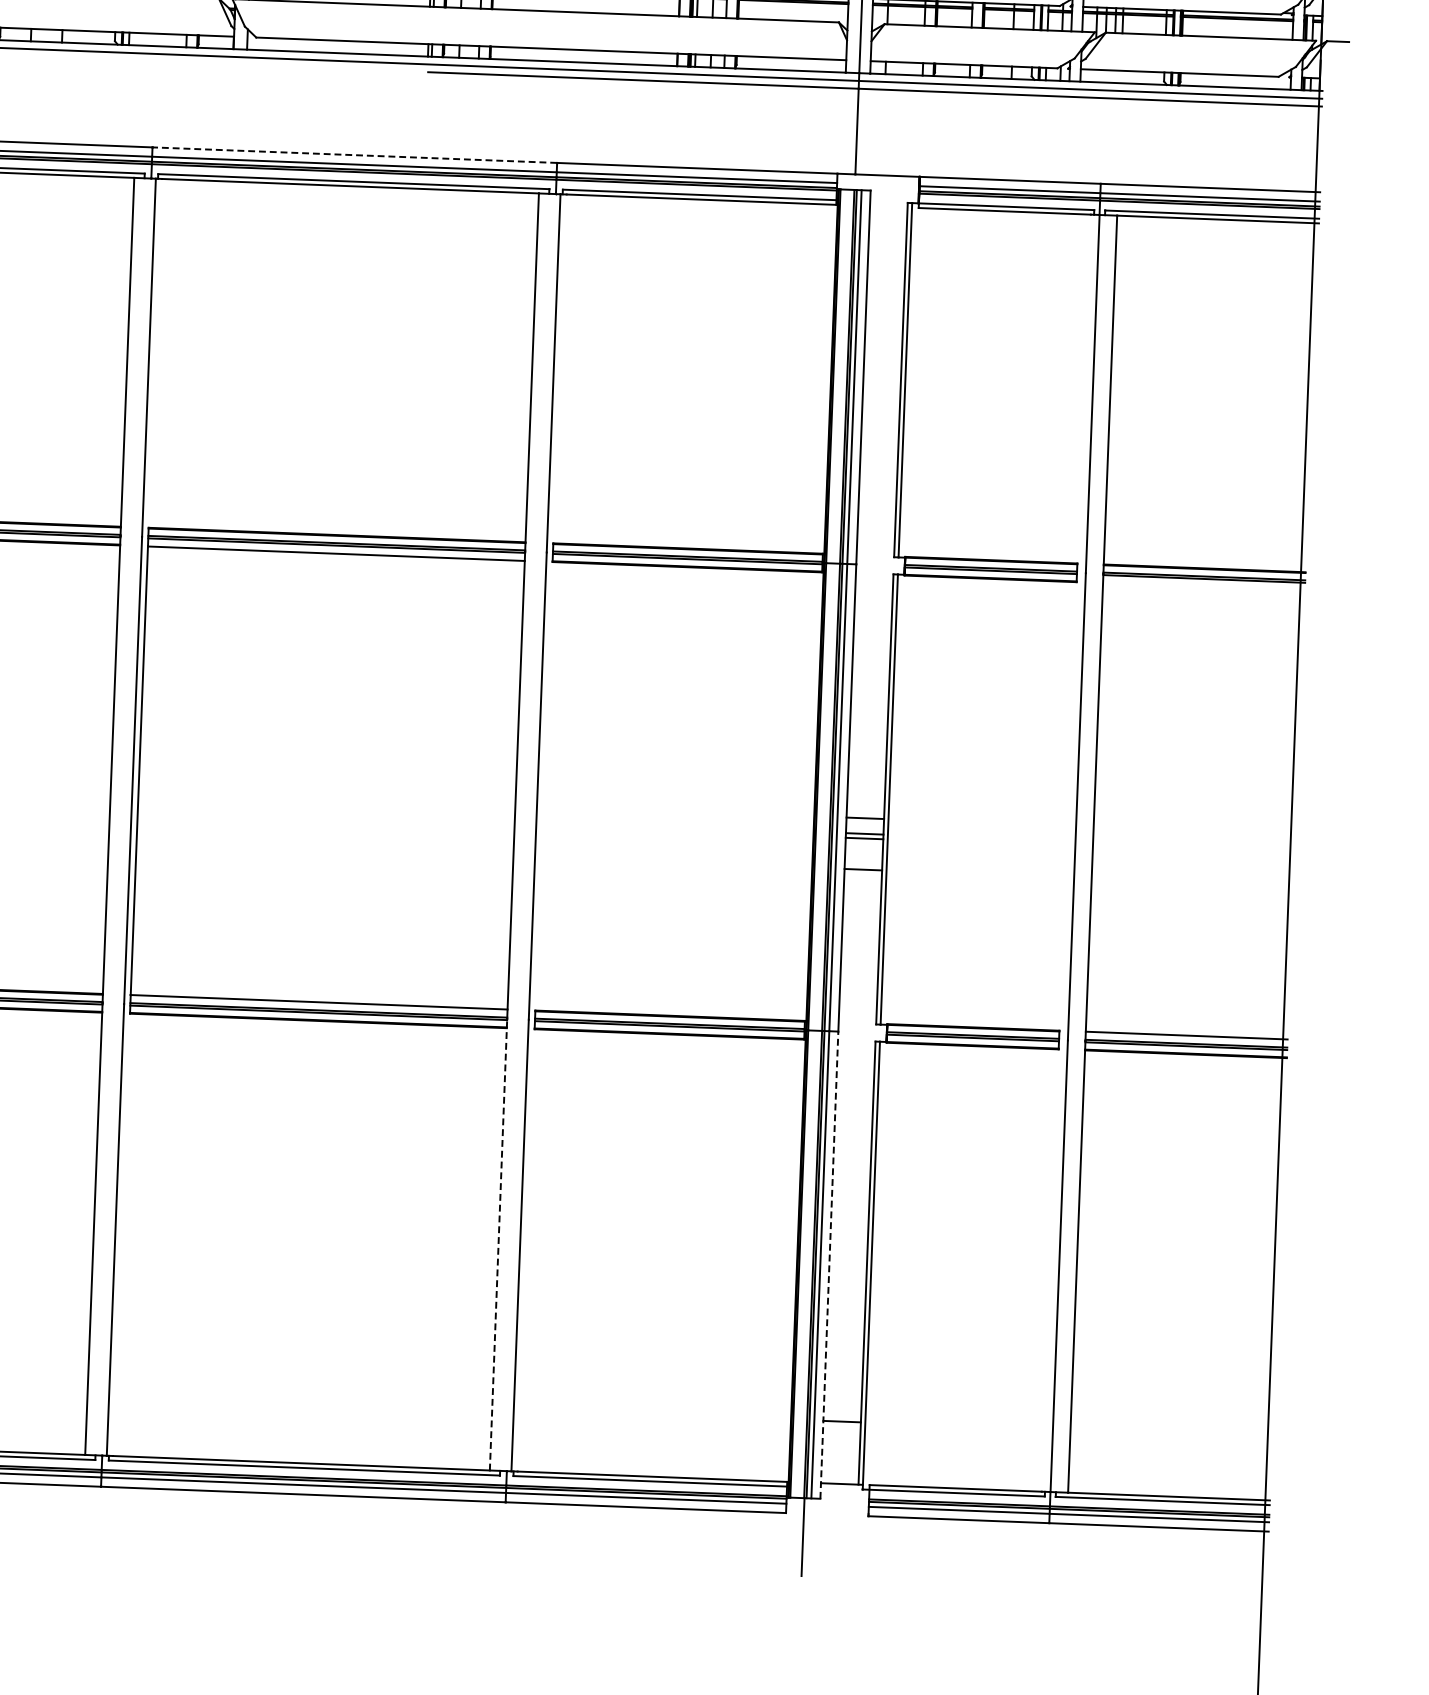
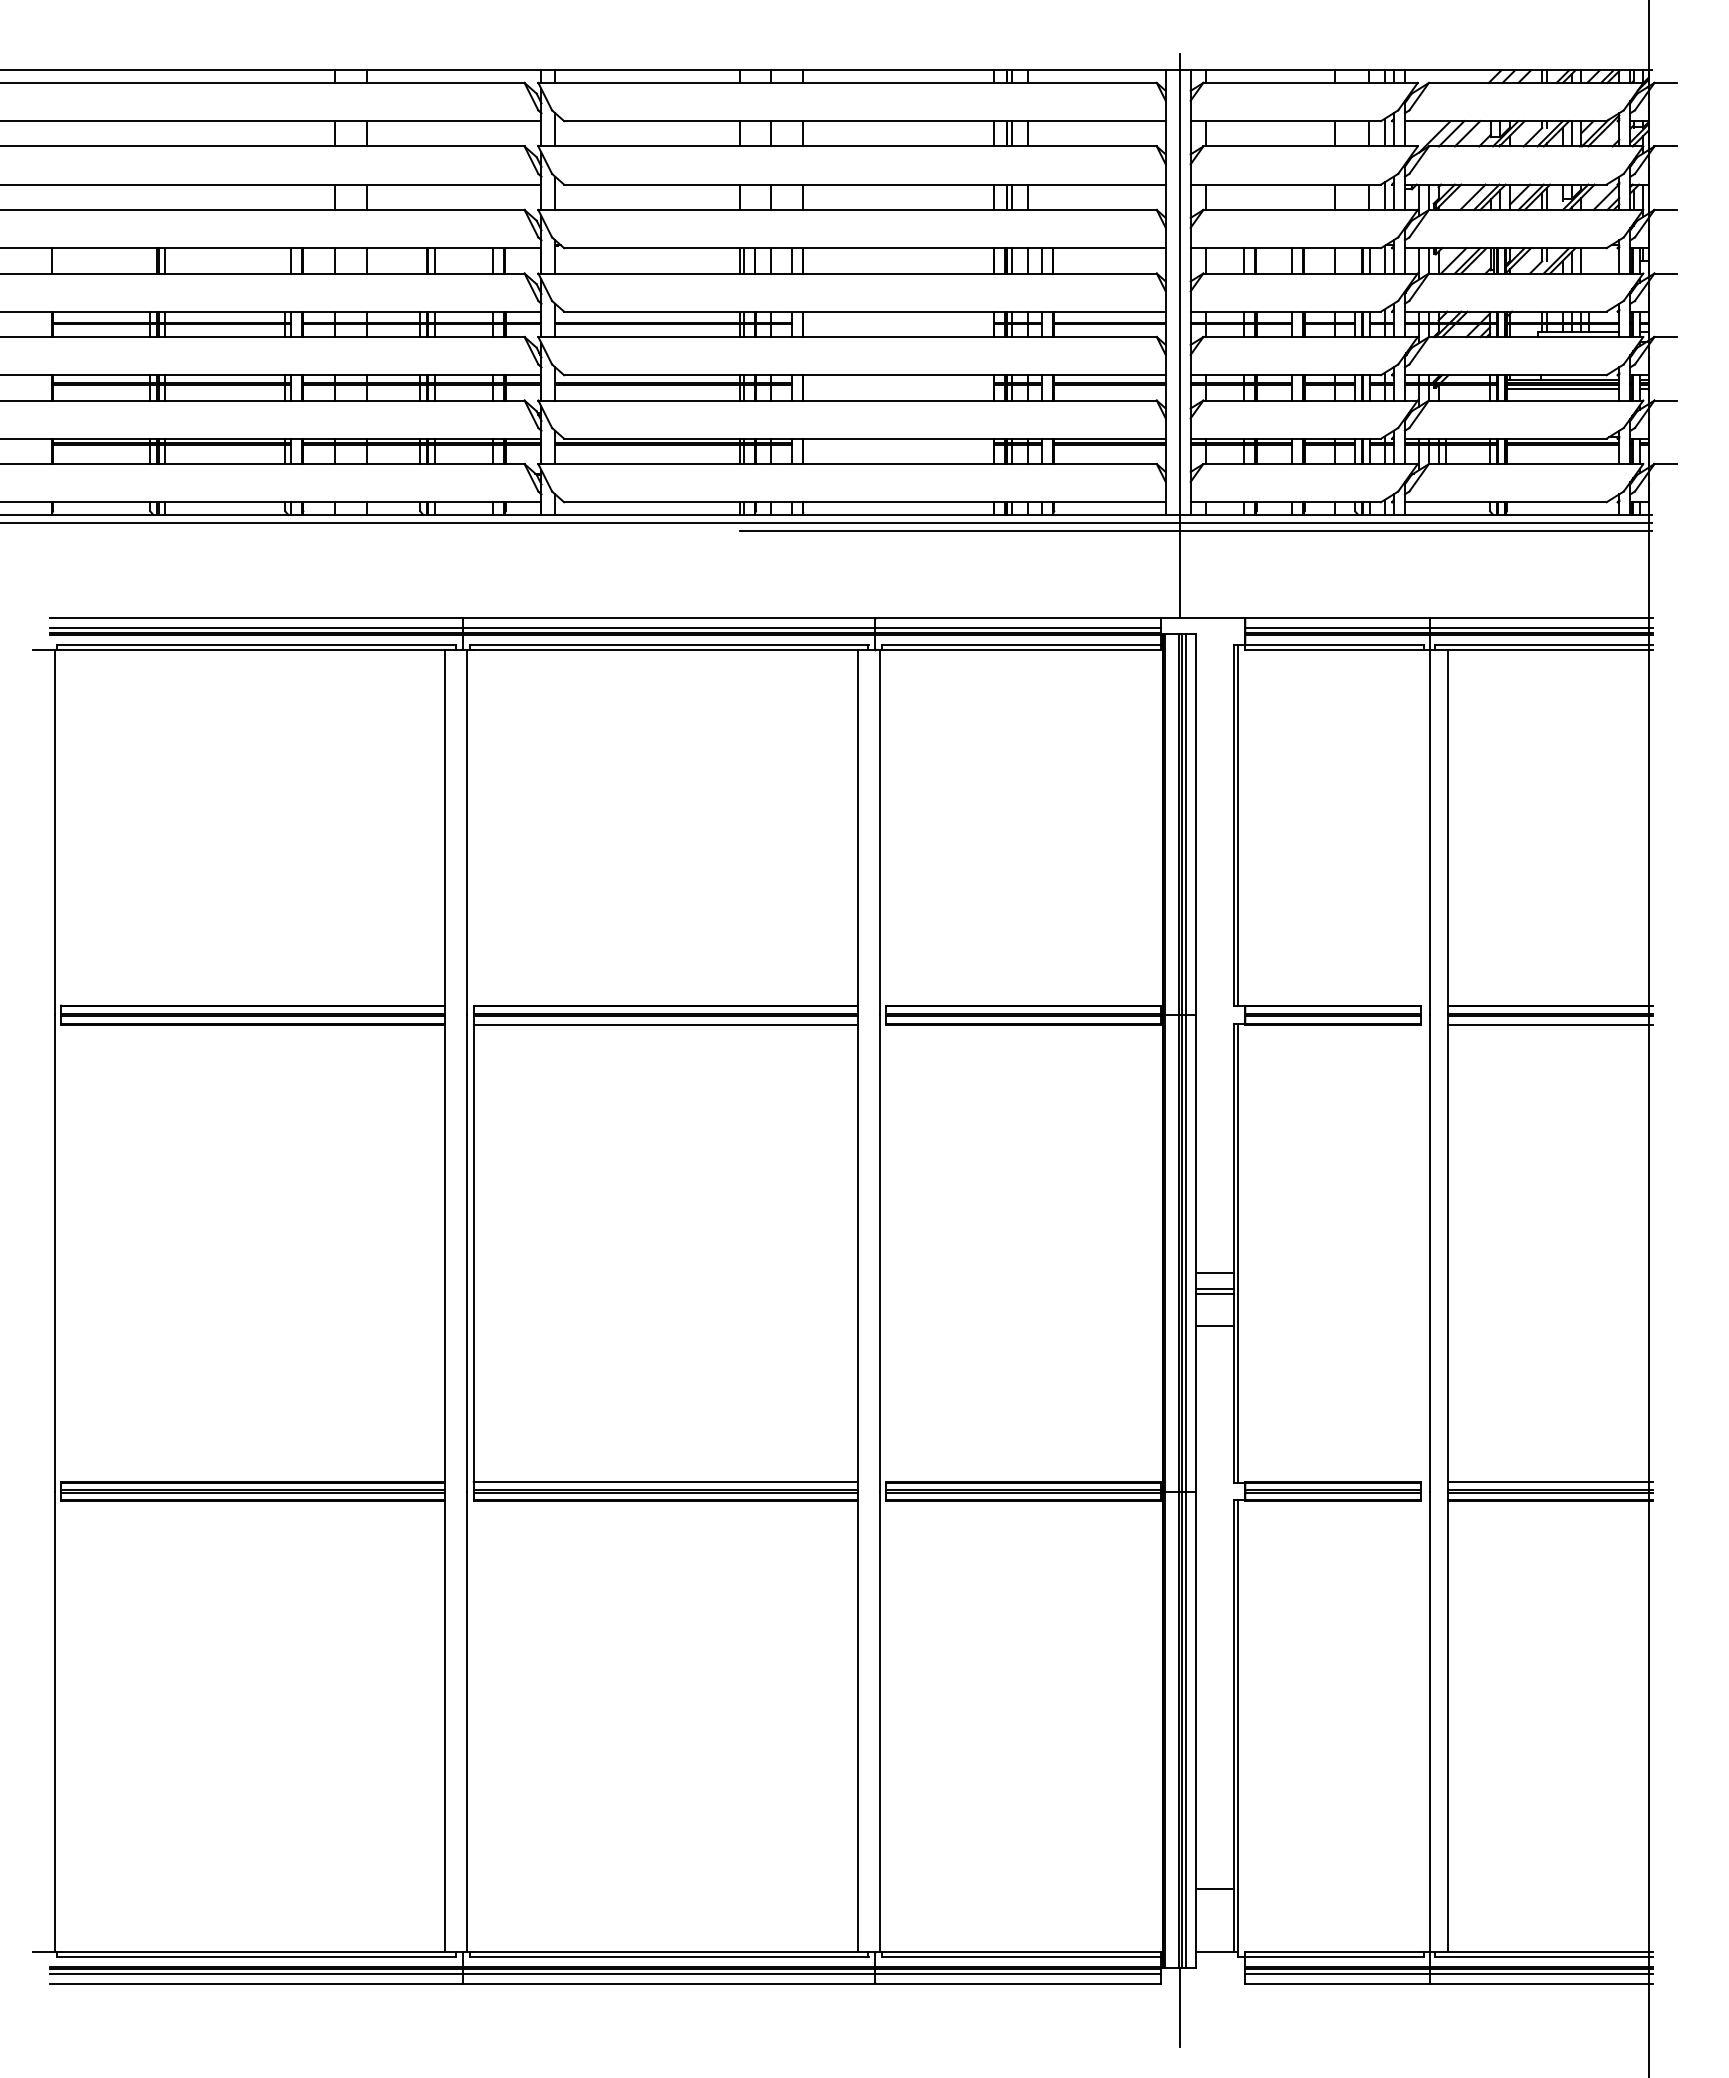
line: (354, 155) -> (668, 618), dashed -> solid
line: (1203, 586) -> (1550, 1024), added
line: (499, 1244) -> (858, 1721), dashed -> solid
line: (829, 1264) -> (1195, 1729), dashed -> solid

